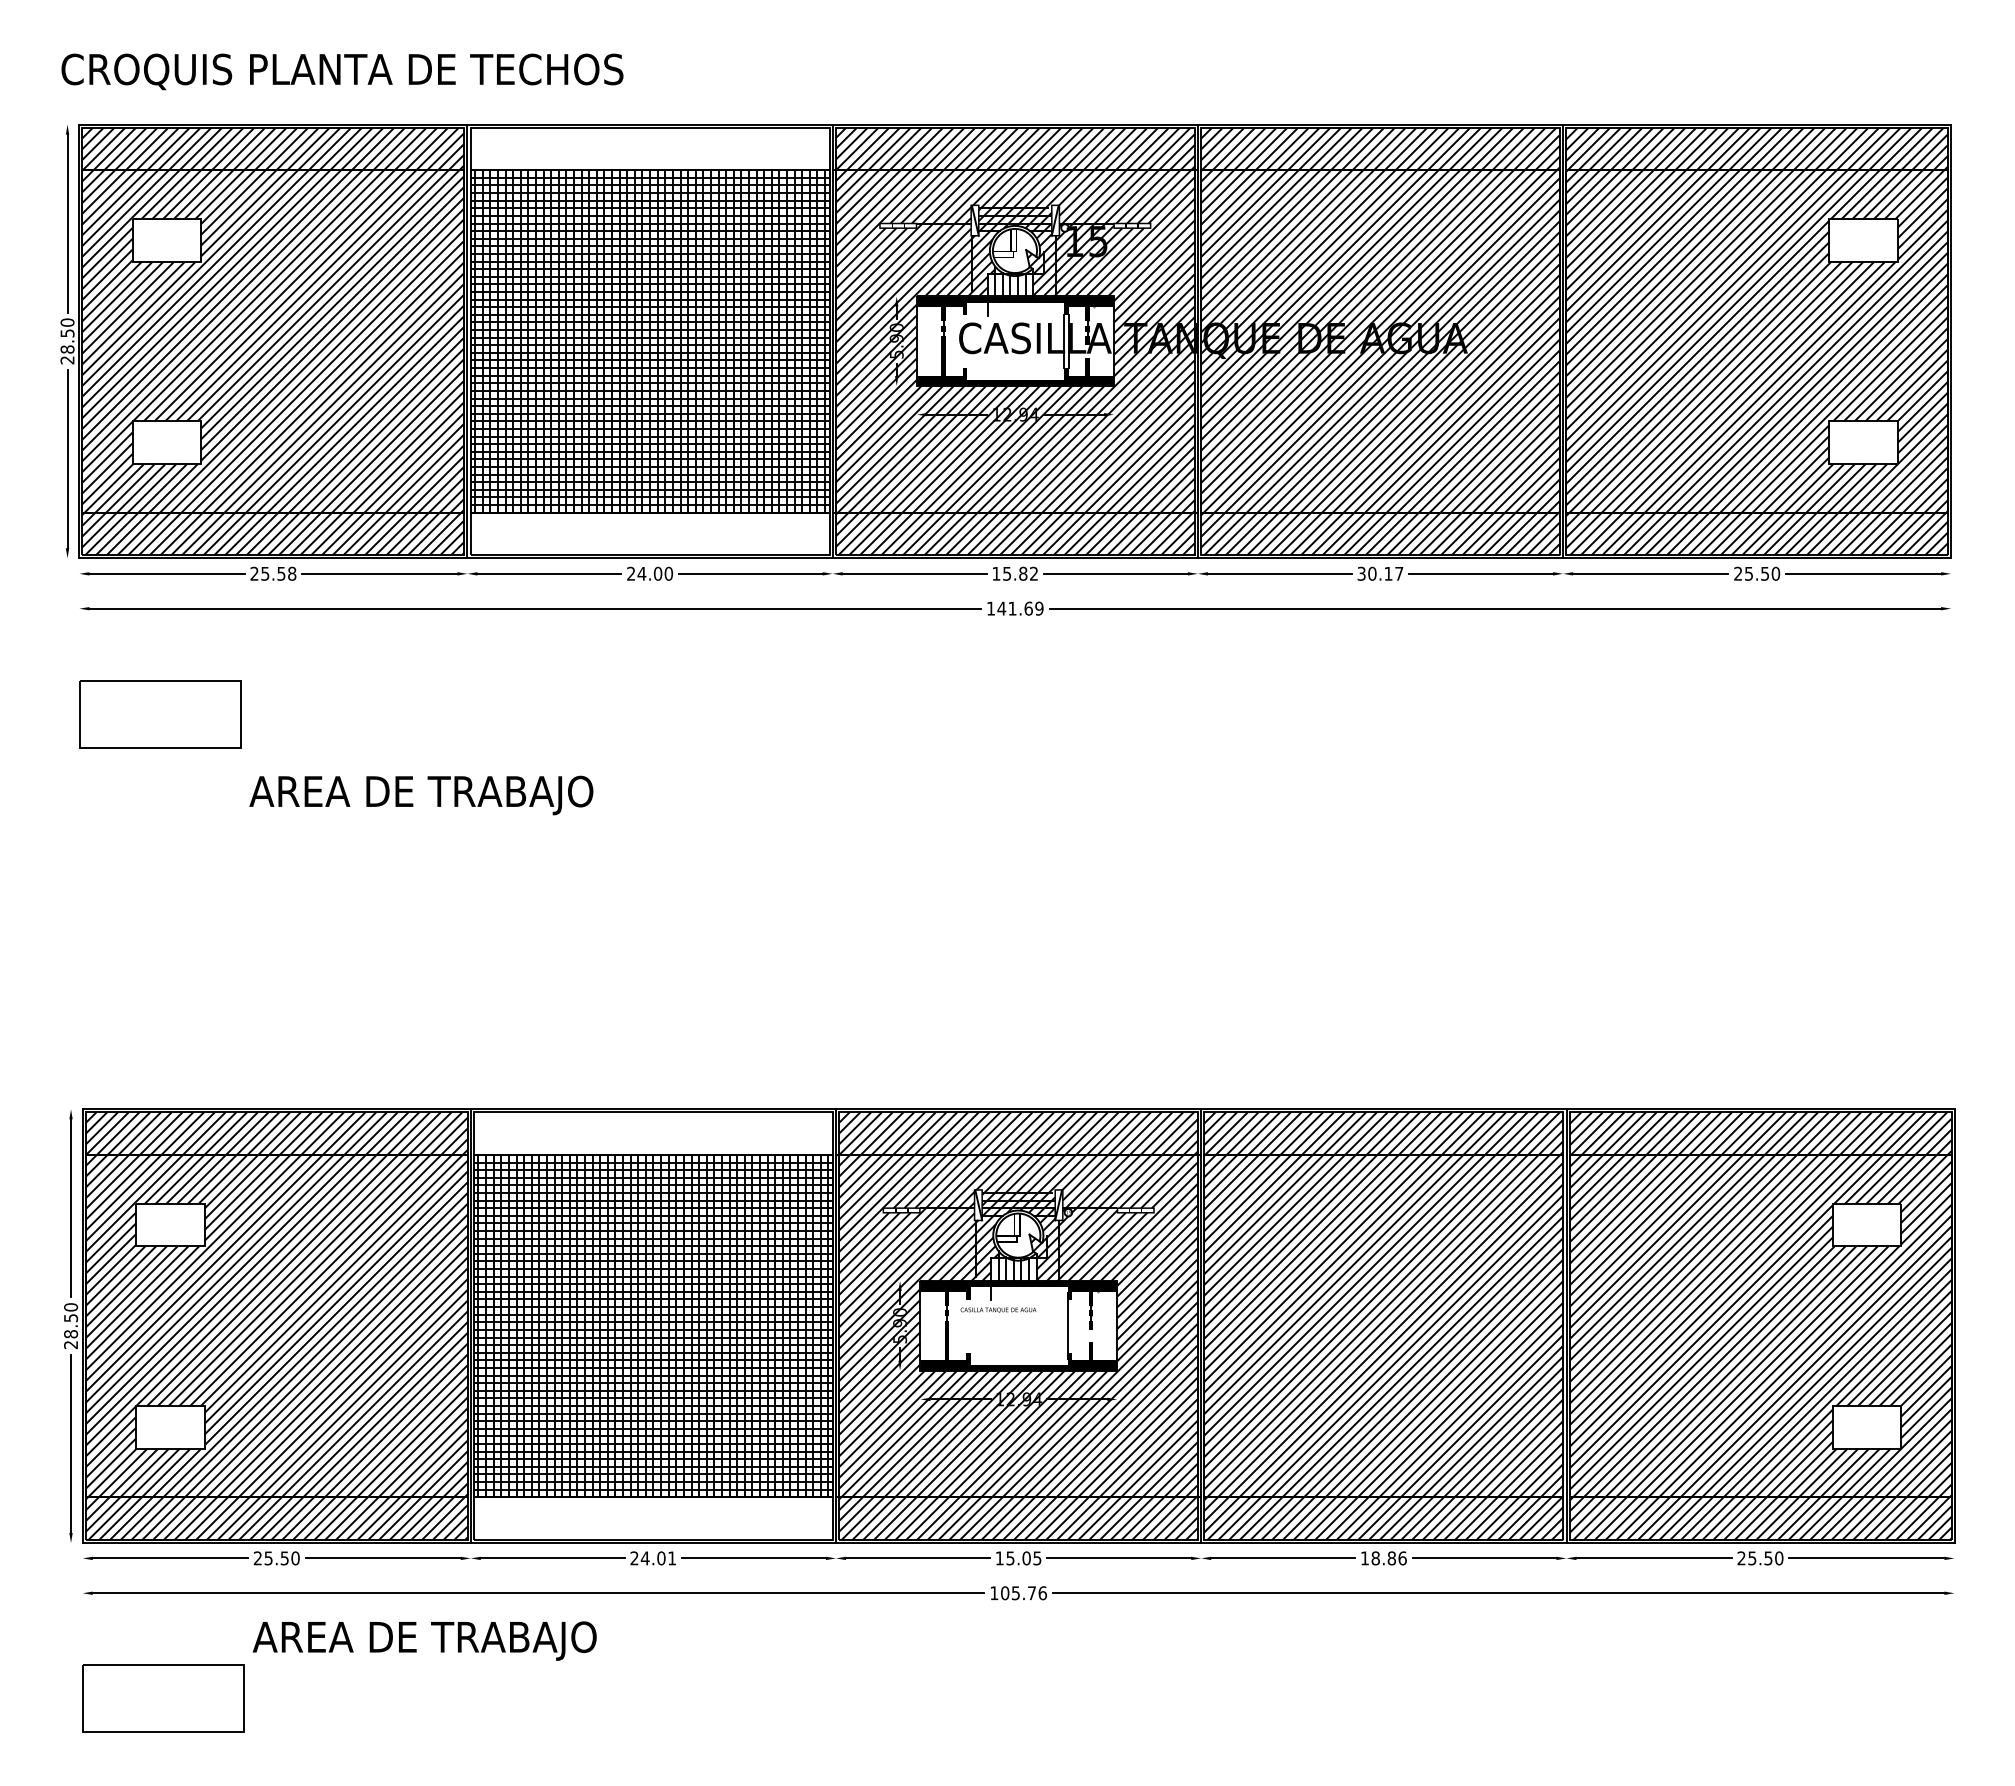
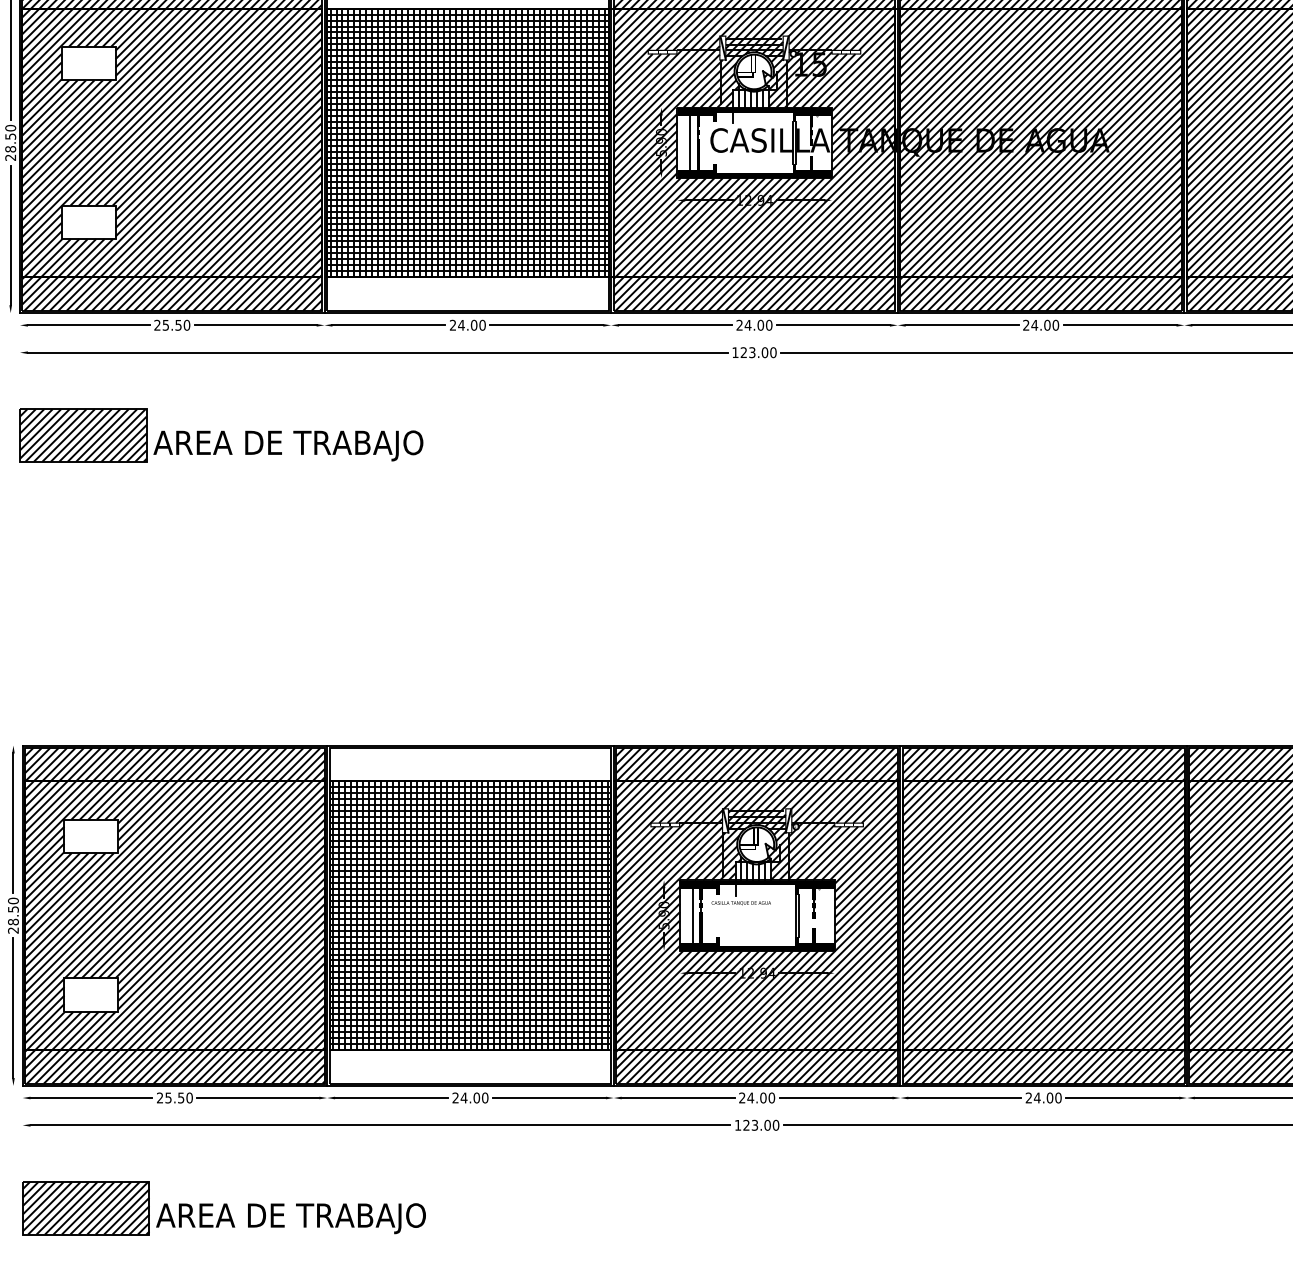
line: (933, 341) -> (690, 142), added
text: (292, 573) -> (187, 325), 25.58 -> 25.50
text: (1015, 573) -> (754, 325), 15.82 -> 24.00
text: (1380, 573) -> (1041, 325), 30.17 -> 24.00
text: (1020, 608) -> (758, 352), 141.69 -> 123.00
hatch: (159, 713) -> (82, 434), added
text: (421, 795) -> (288, 445), moved
line: (936, 1325) -> (692, 915), added
line: (1072, 1325) -> (799, 915), added
text: (672, 1558) -> (485, 1098), 24.01 -> 24.00
text: (1018, 1558) -> (757, 1098), 15.05 -> 24.00
text: (1383, 1558) -> (1043, 1098), 18.86 -> 24.00
text: (1024, 1593) -> (761, 1125), 105.76 -> 123.00
text: (424, 1640) -> (290, 1218), moved
hatch: (163, 1698) -> (86, 1207), added

